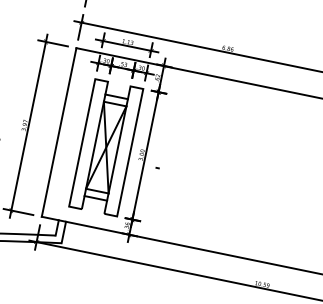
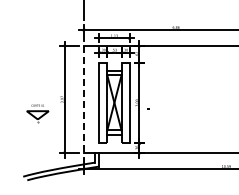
line: (58, 133) -> (83, 100), solid -> dashed

